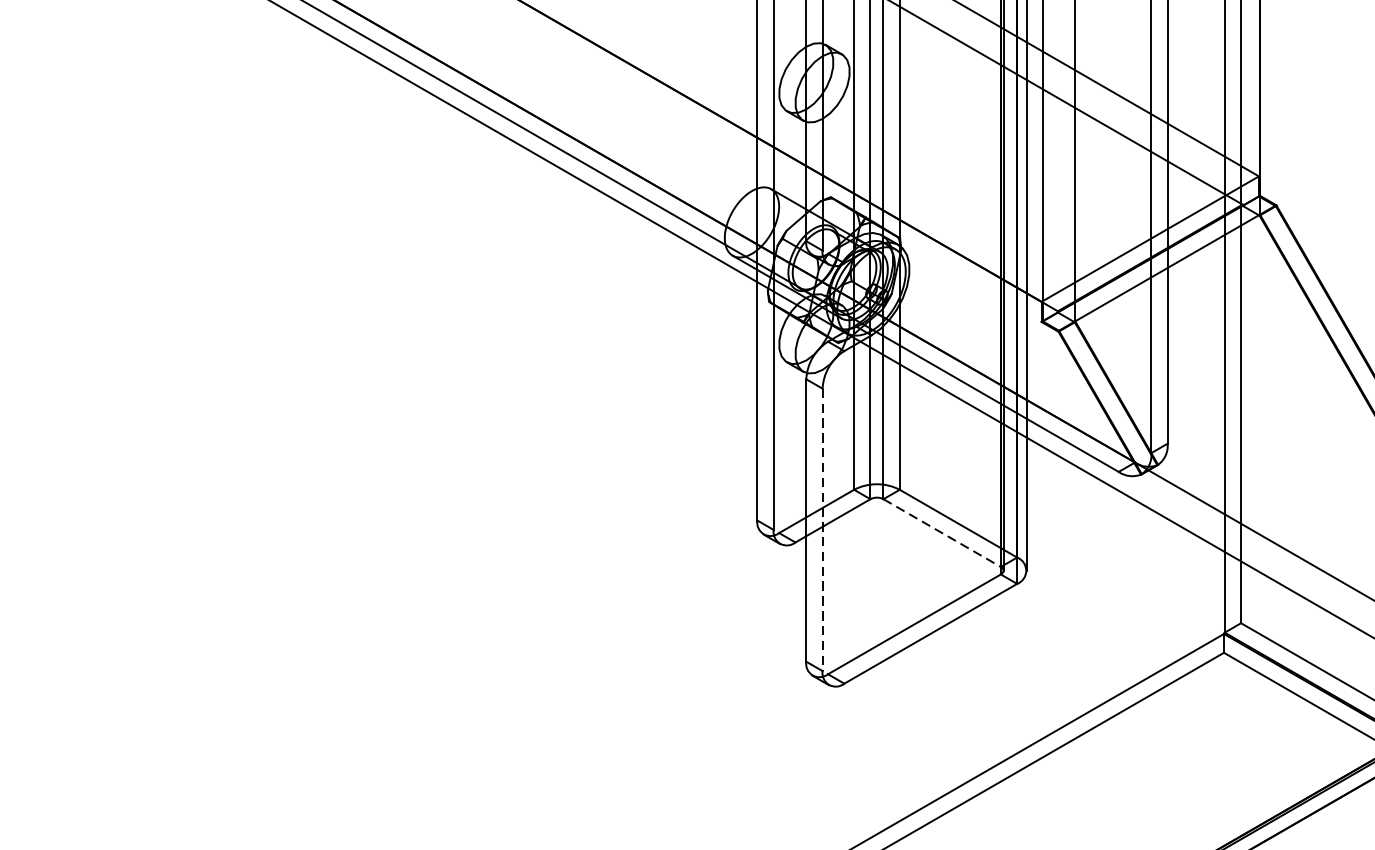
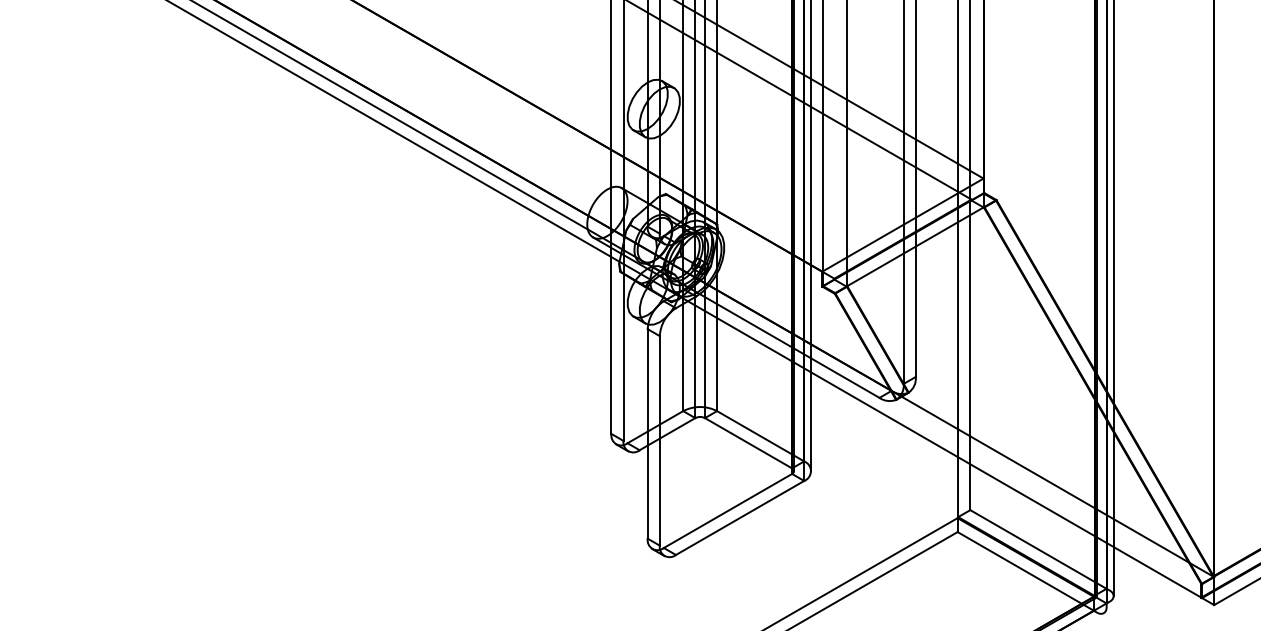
line: (822, 529) -> (659, 440), dashed -> solid
line: (942, 533) -> (748, 443), dashed -> solid

